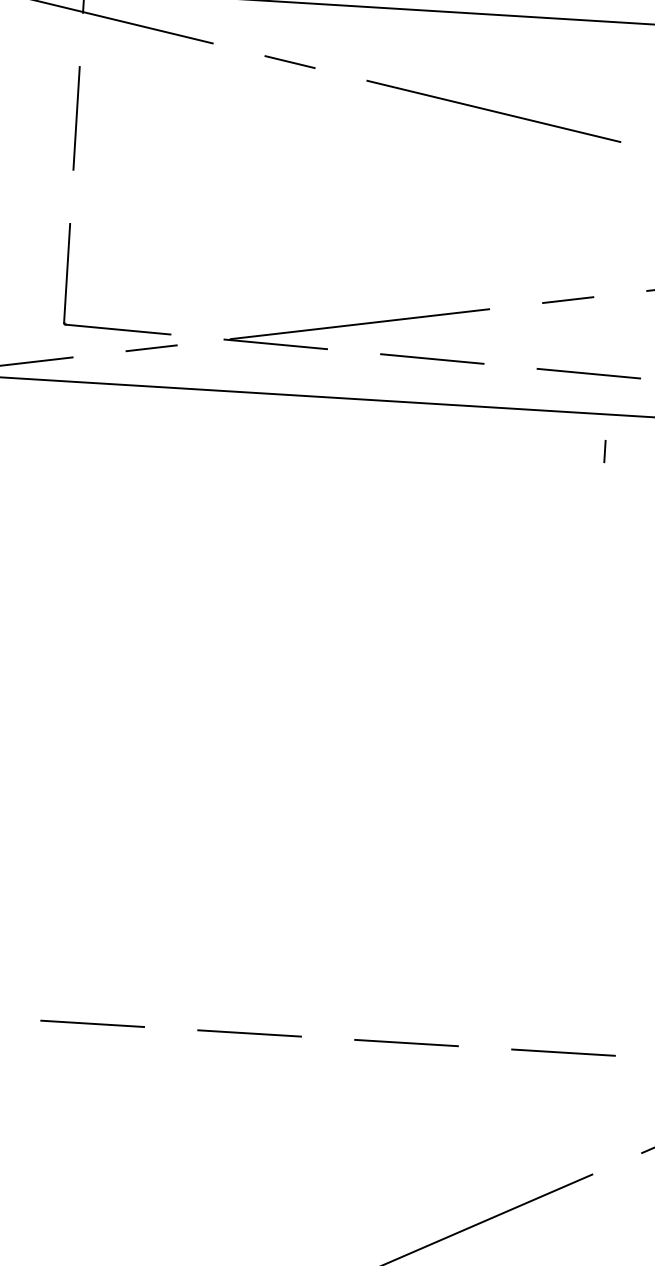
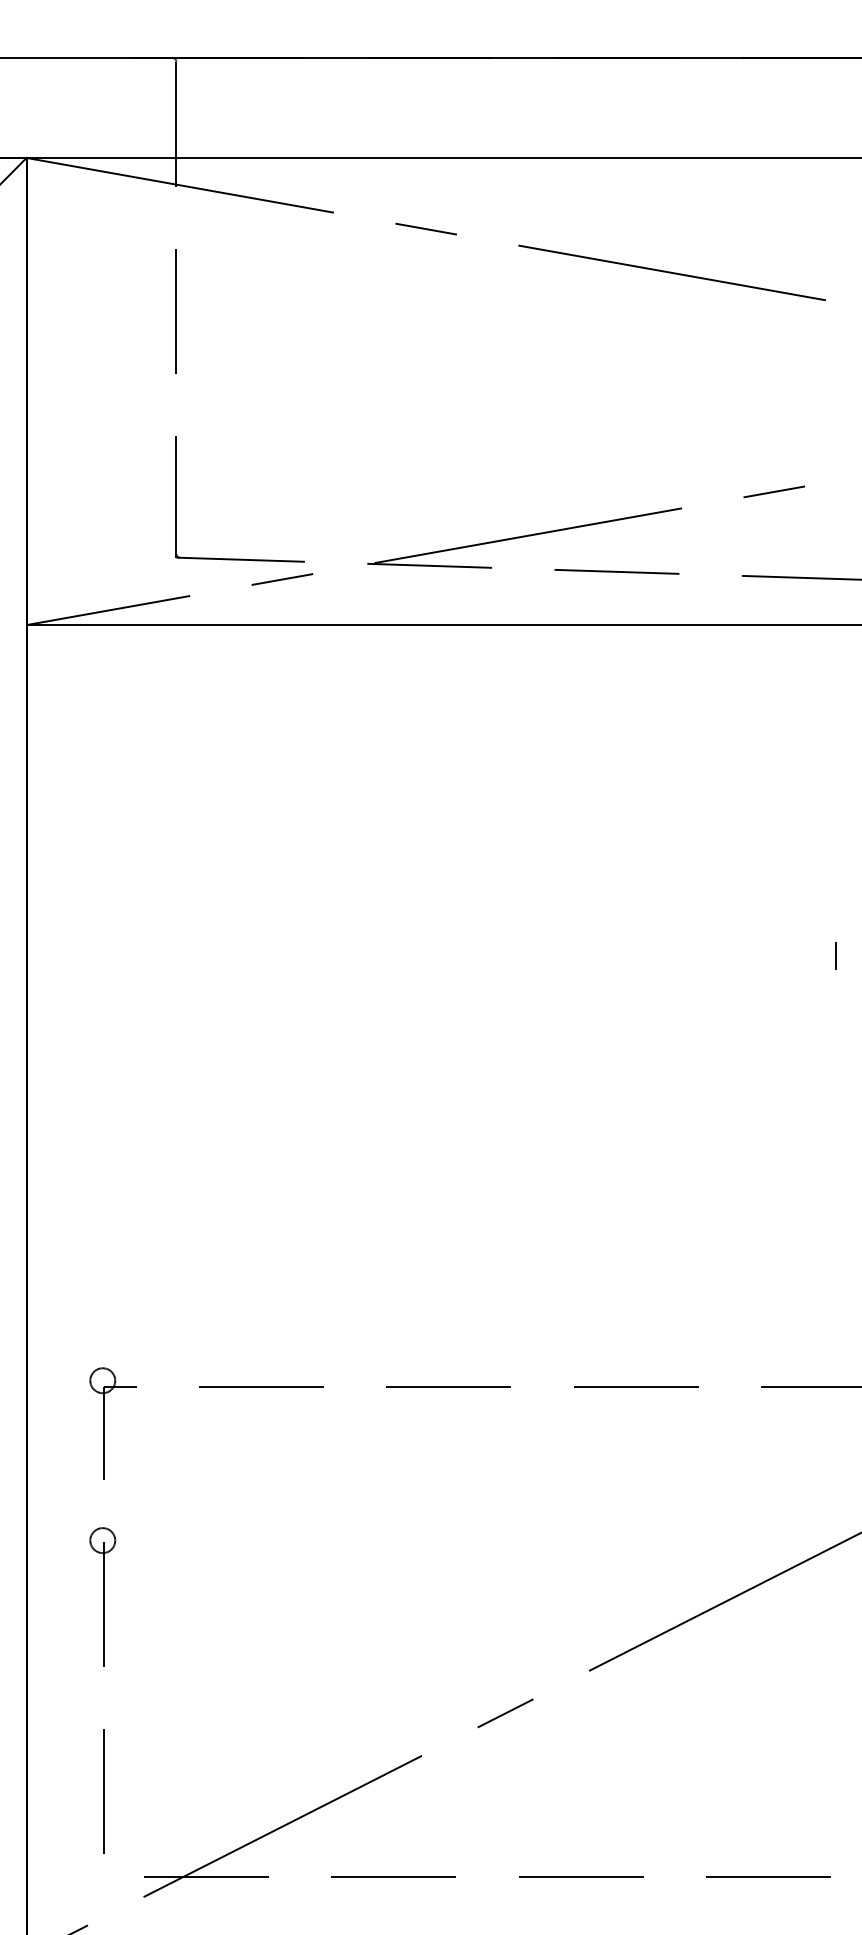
line: (604, 450) -> (835, 955), moved

